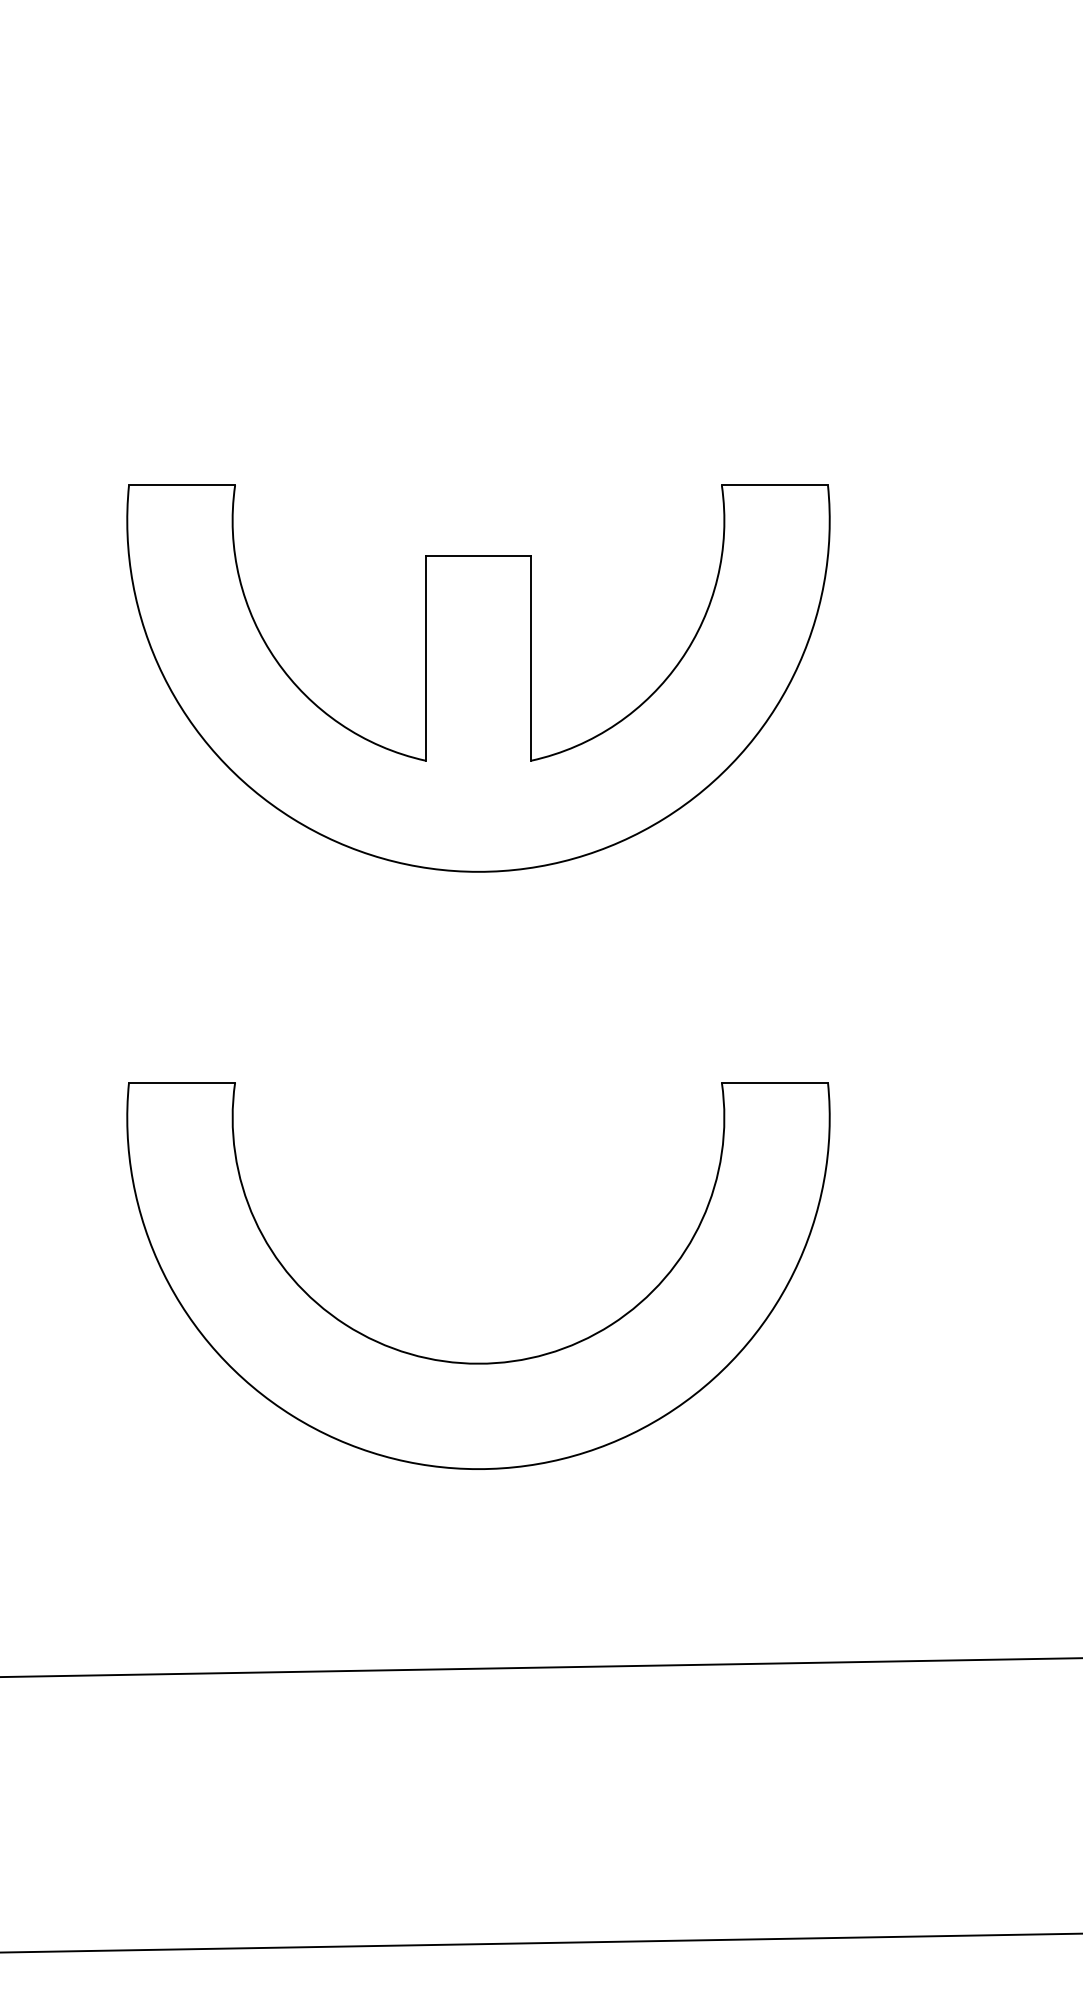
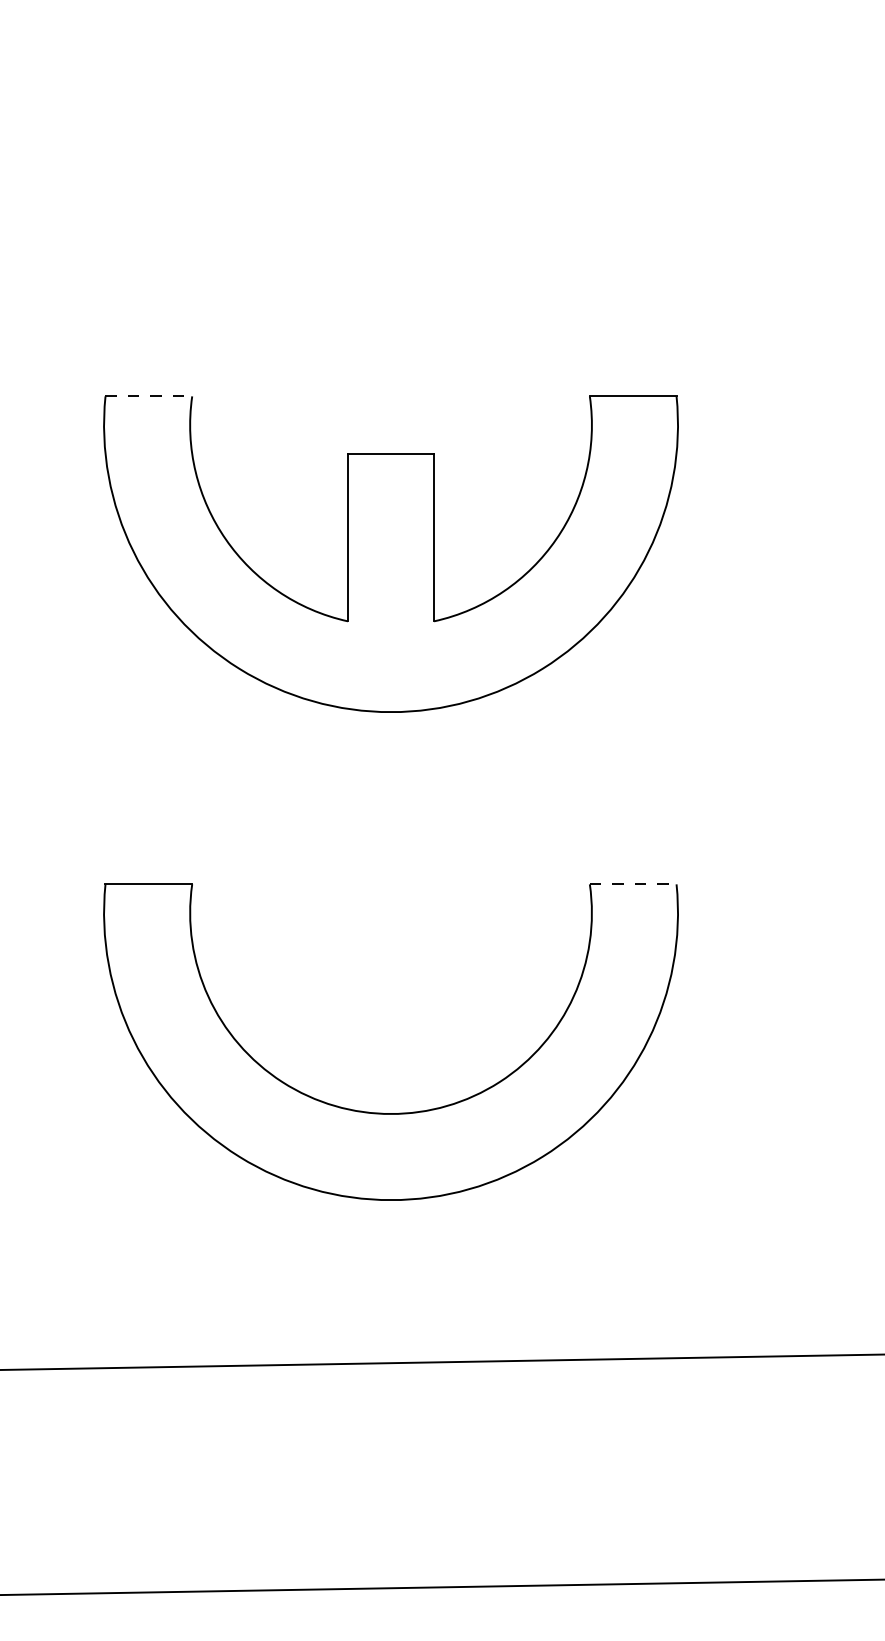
line: (182, 485) -> (149, 396), solid -> dashed
line: (775, 1082) -> (633, 884), solid -> dashed

